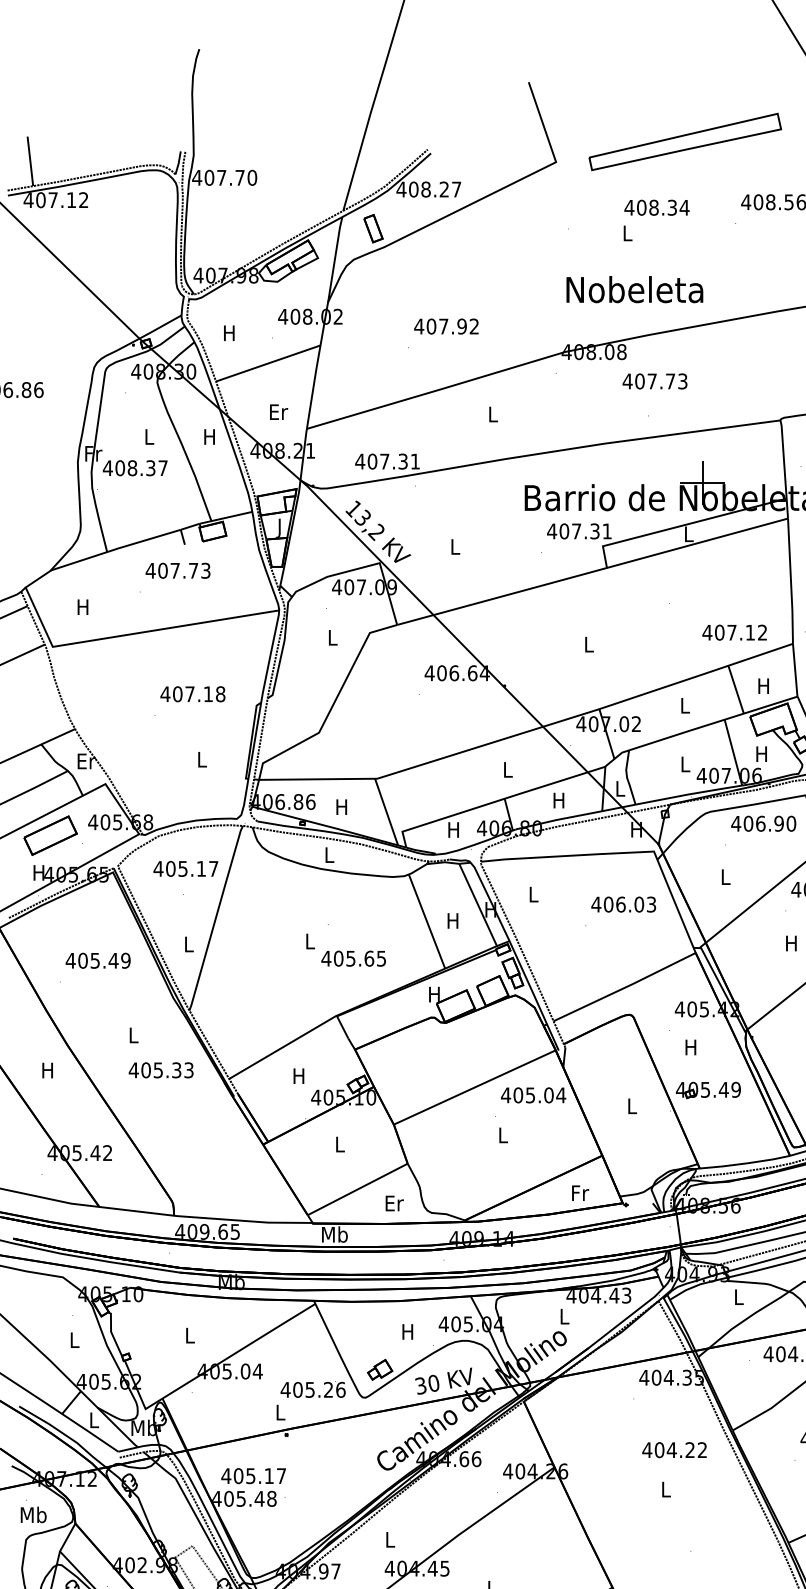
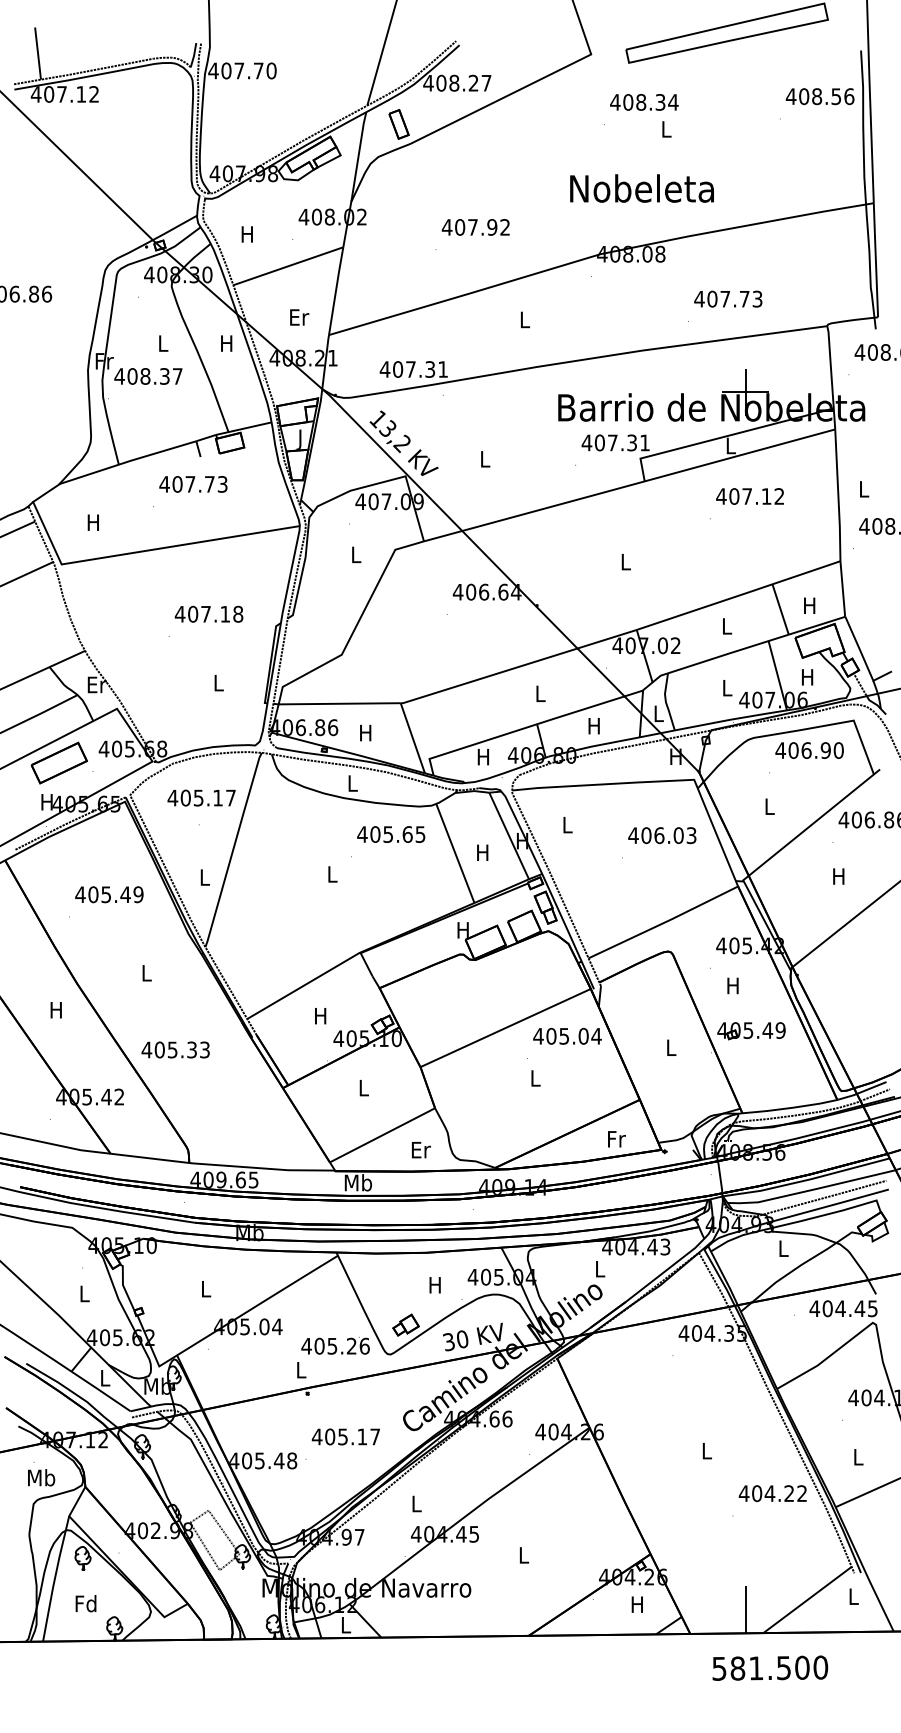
text: (657, 207) -> (644, 102), moved
text: (634, 289) -> (641, 188), moved
text: (655, 380) -> (728, 298), moved
text: (734, 632) -> (749, 496), moved
text: (353, 958) -> (391, 834), moved
text: (161, 1069) -> (175, 1049), moved
text: (674, 1450) -> (772, 1493), moved
text: (253, 1475) -> (345, 1436), moved

